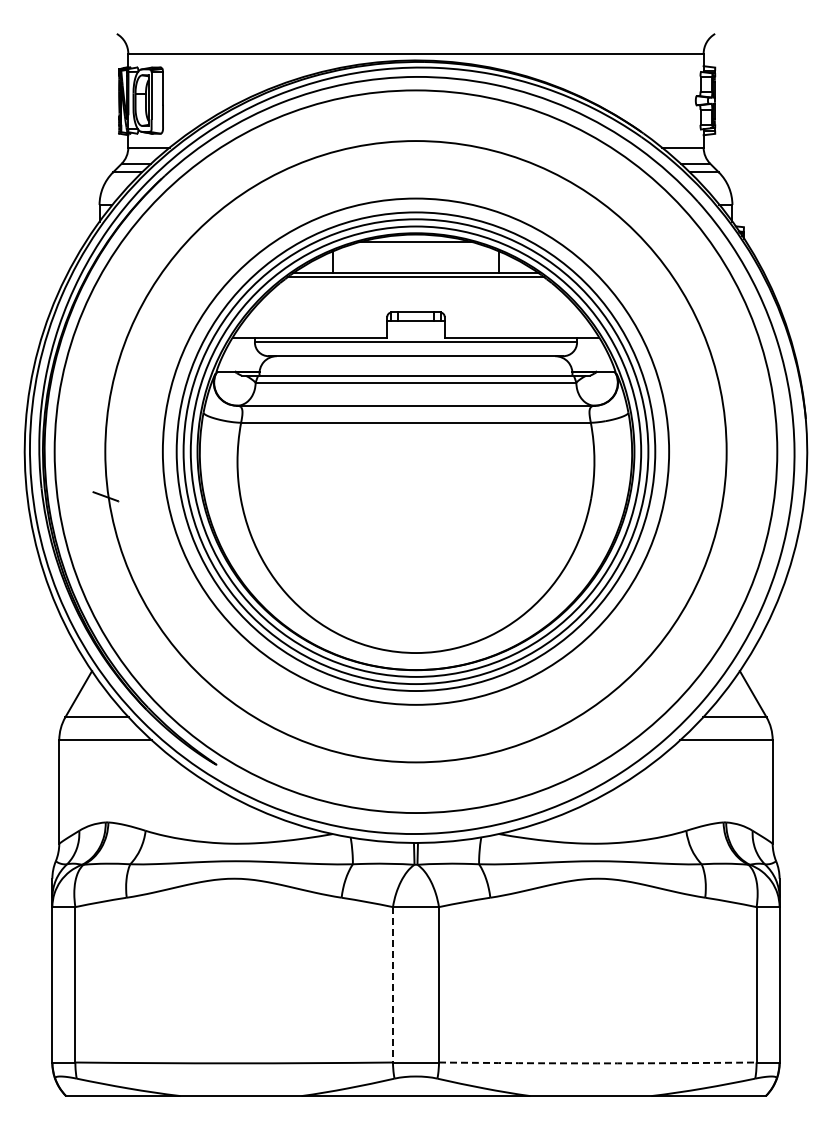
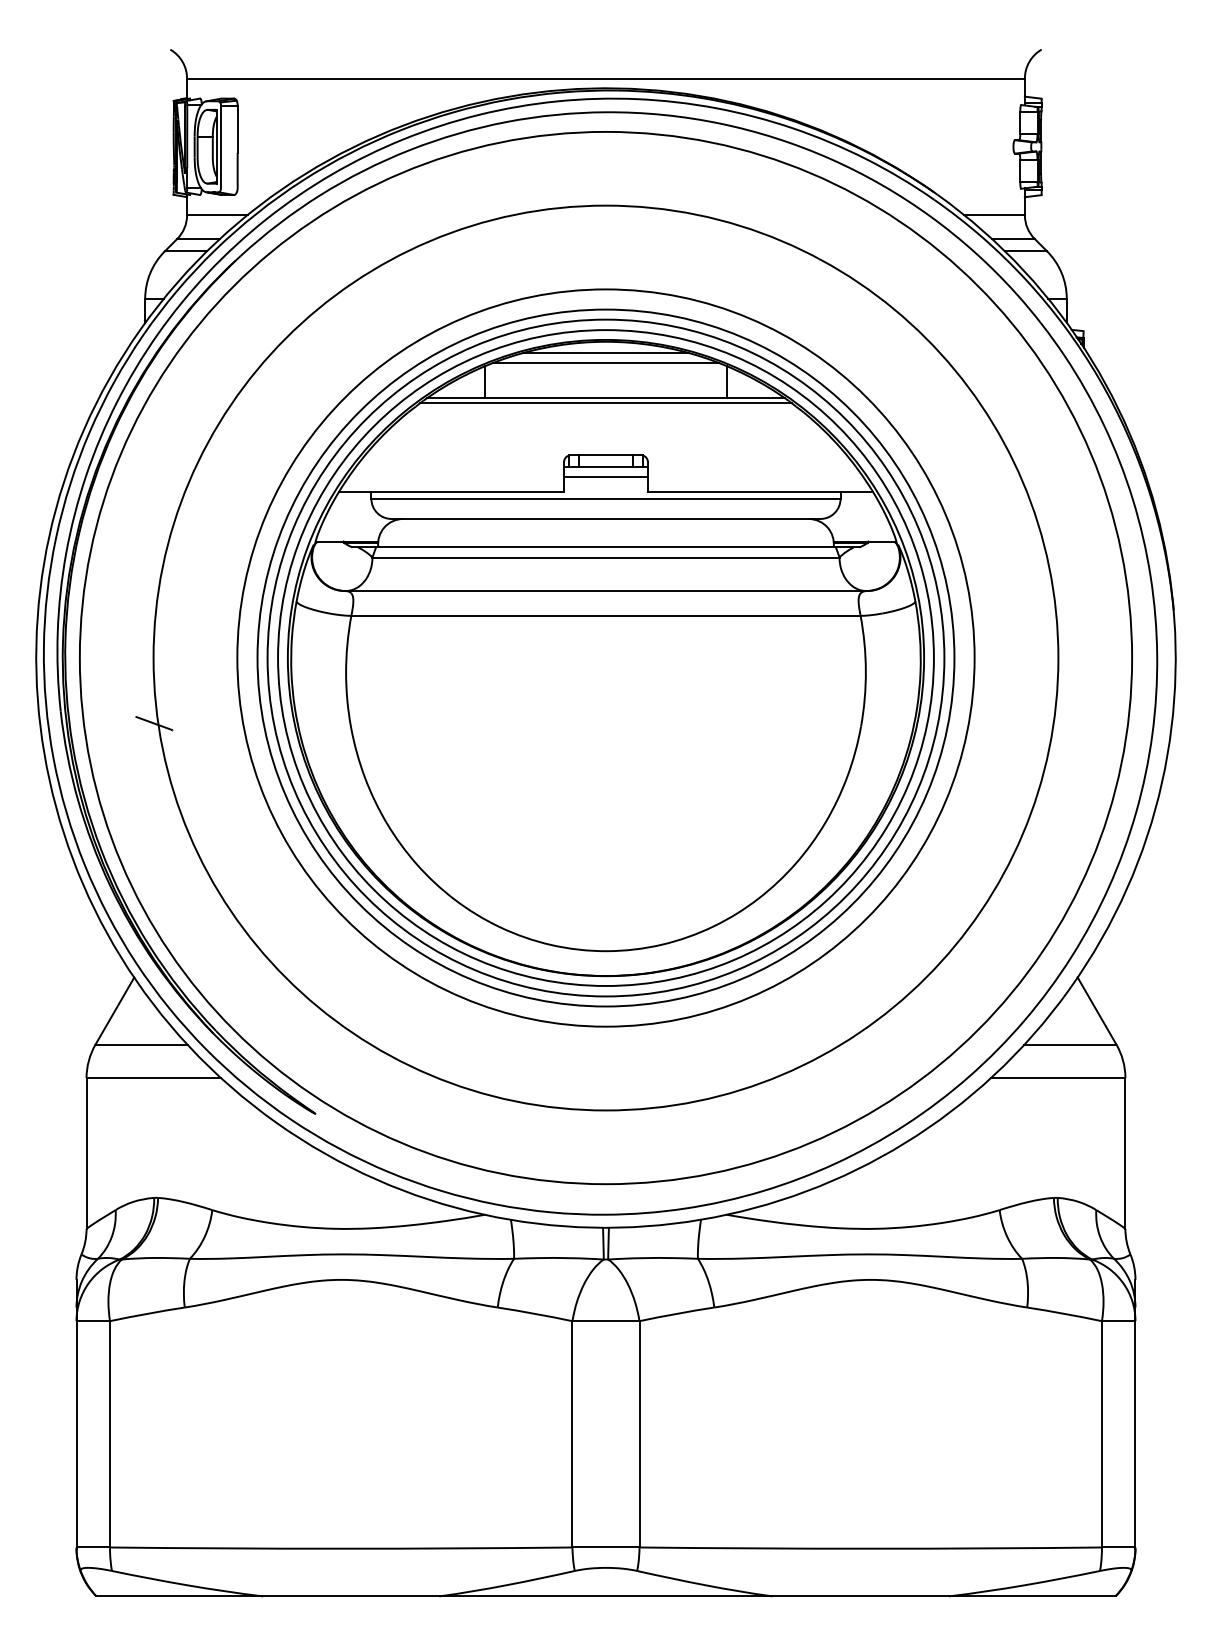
line: (415, 249) -> (605, 363), added
line: (415, 327) -> (605, 477), added
line: (392, 984) -> (571, 1433), dashed -> solid
arc: (597, 1063) -> (870, 1548), dashed -> solid

